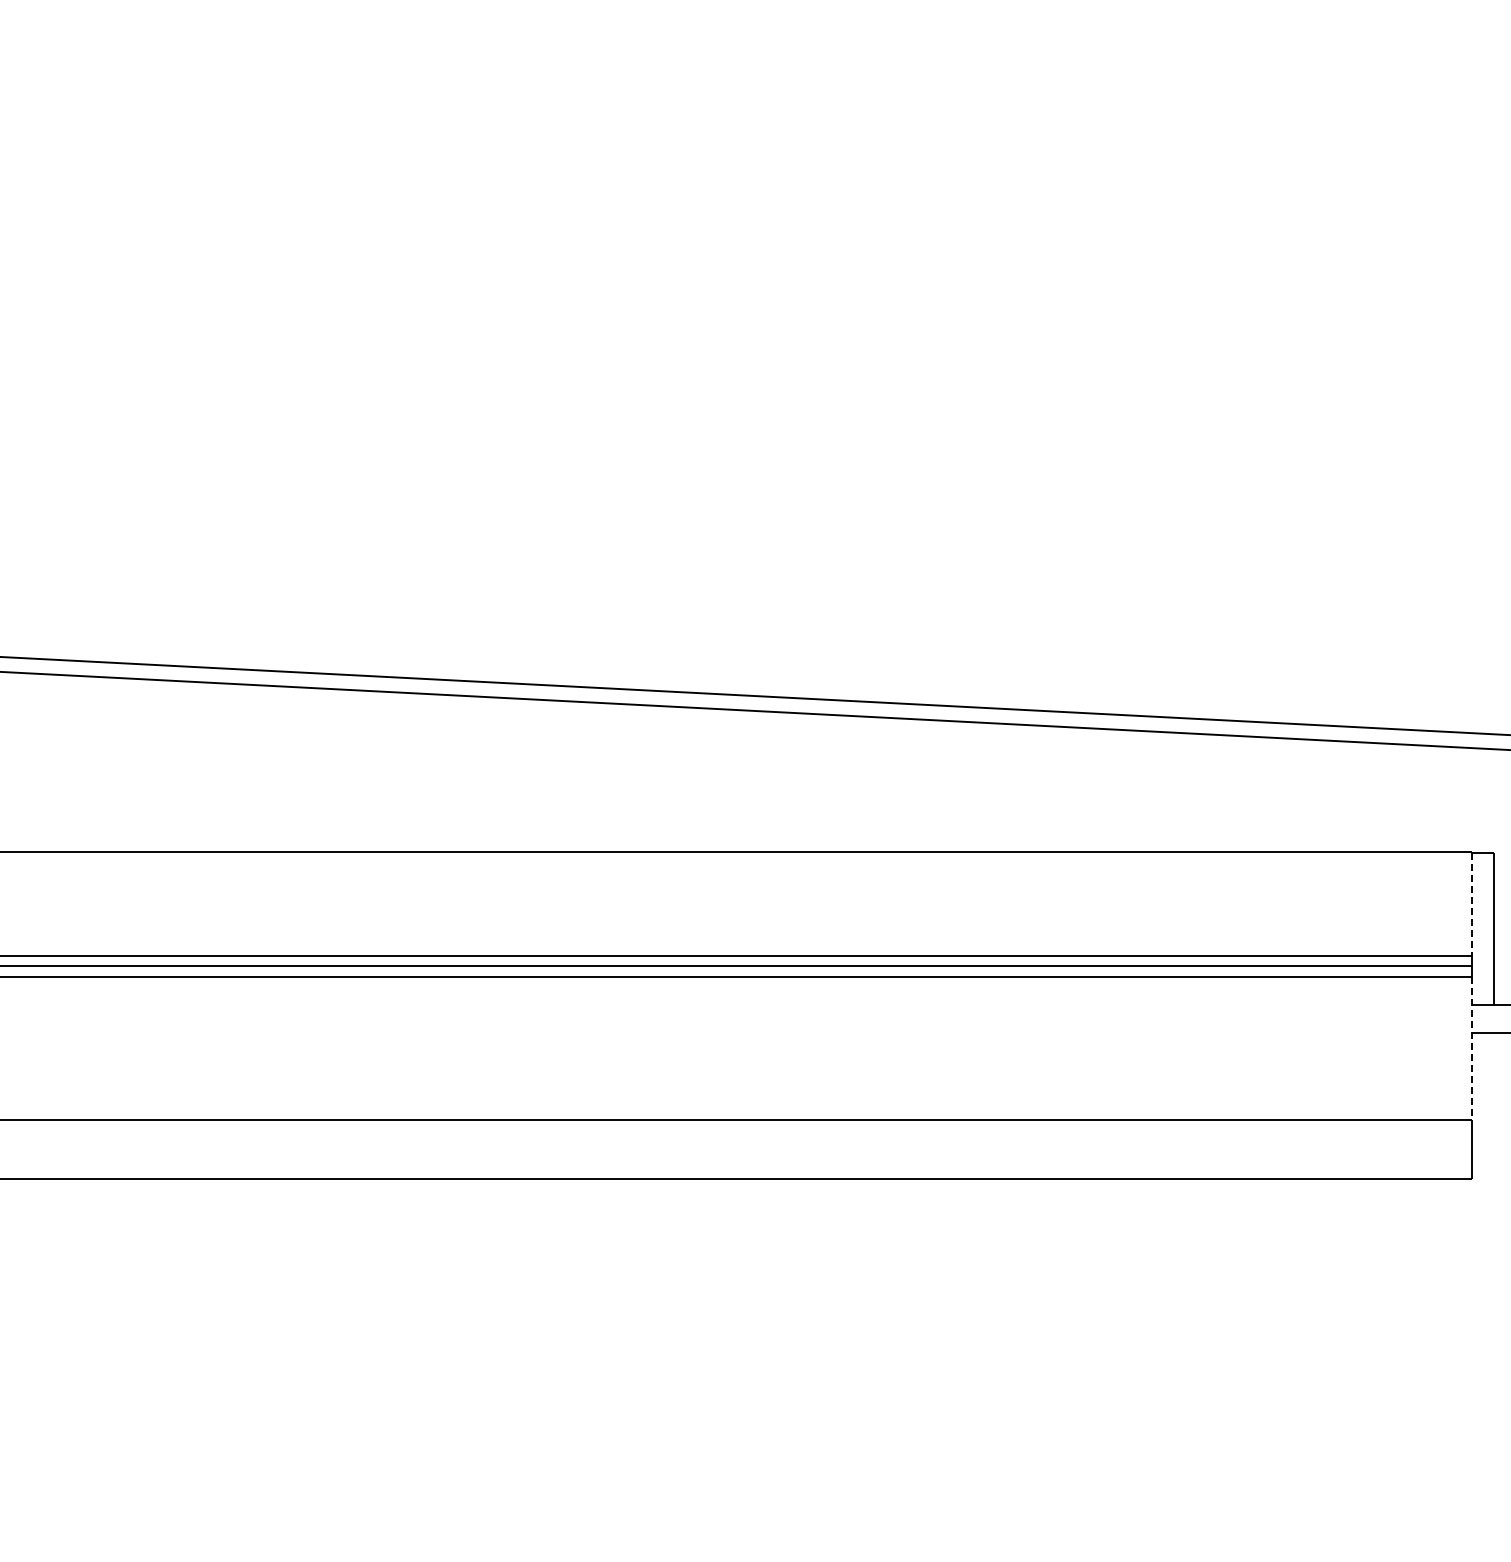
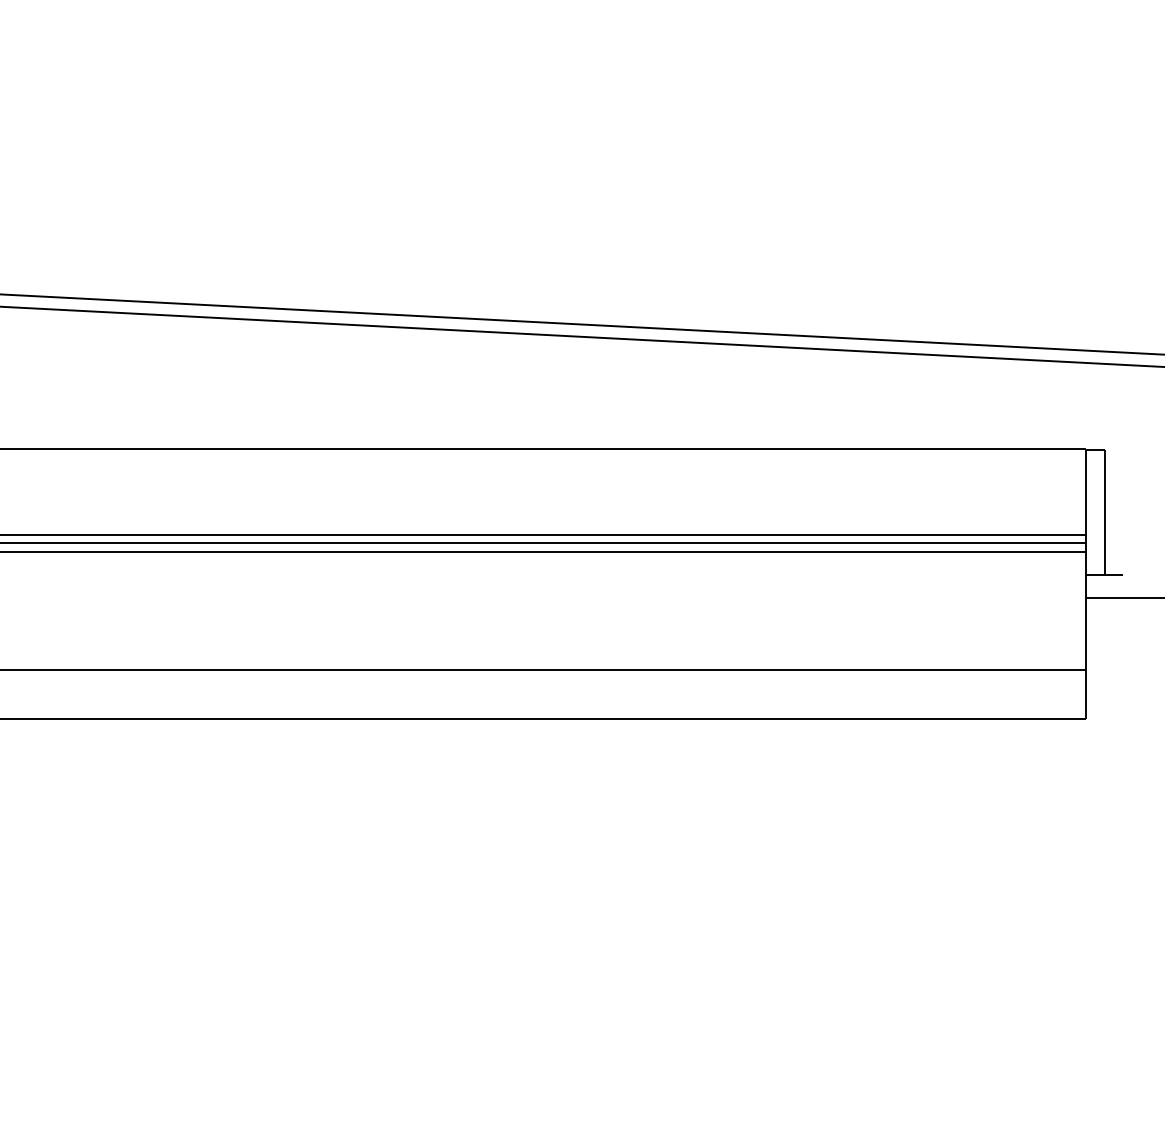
line: (1472, 903) -> (1086, 491), dashed -> solid
line: (1472, 1048) -> (1086, 610), dashed -> solid

